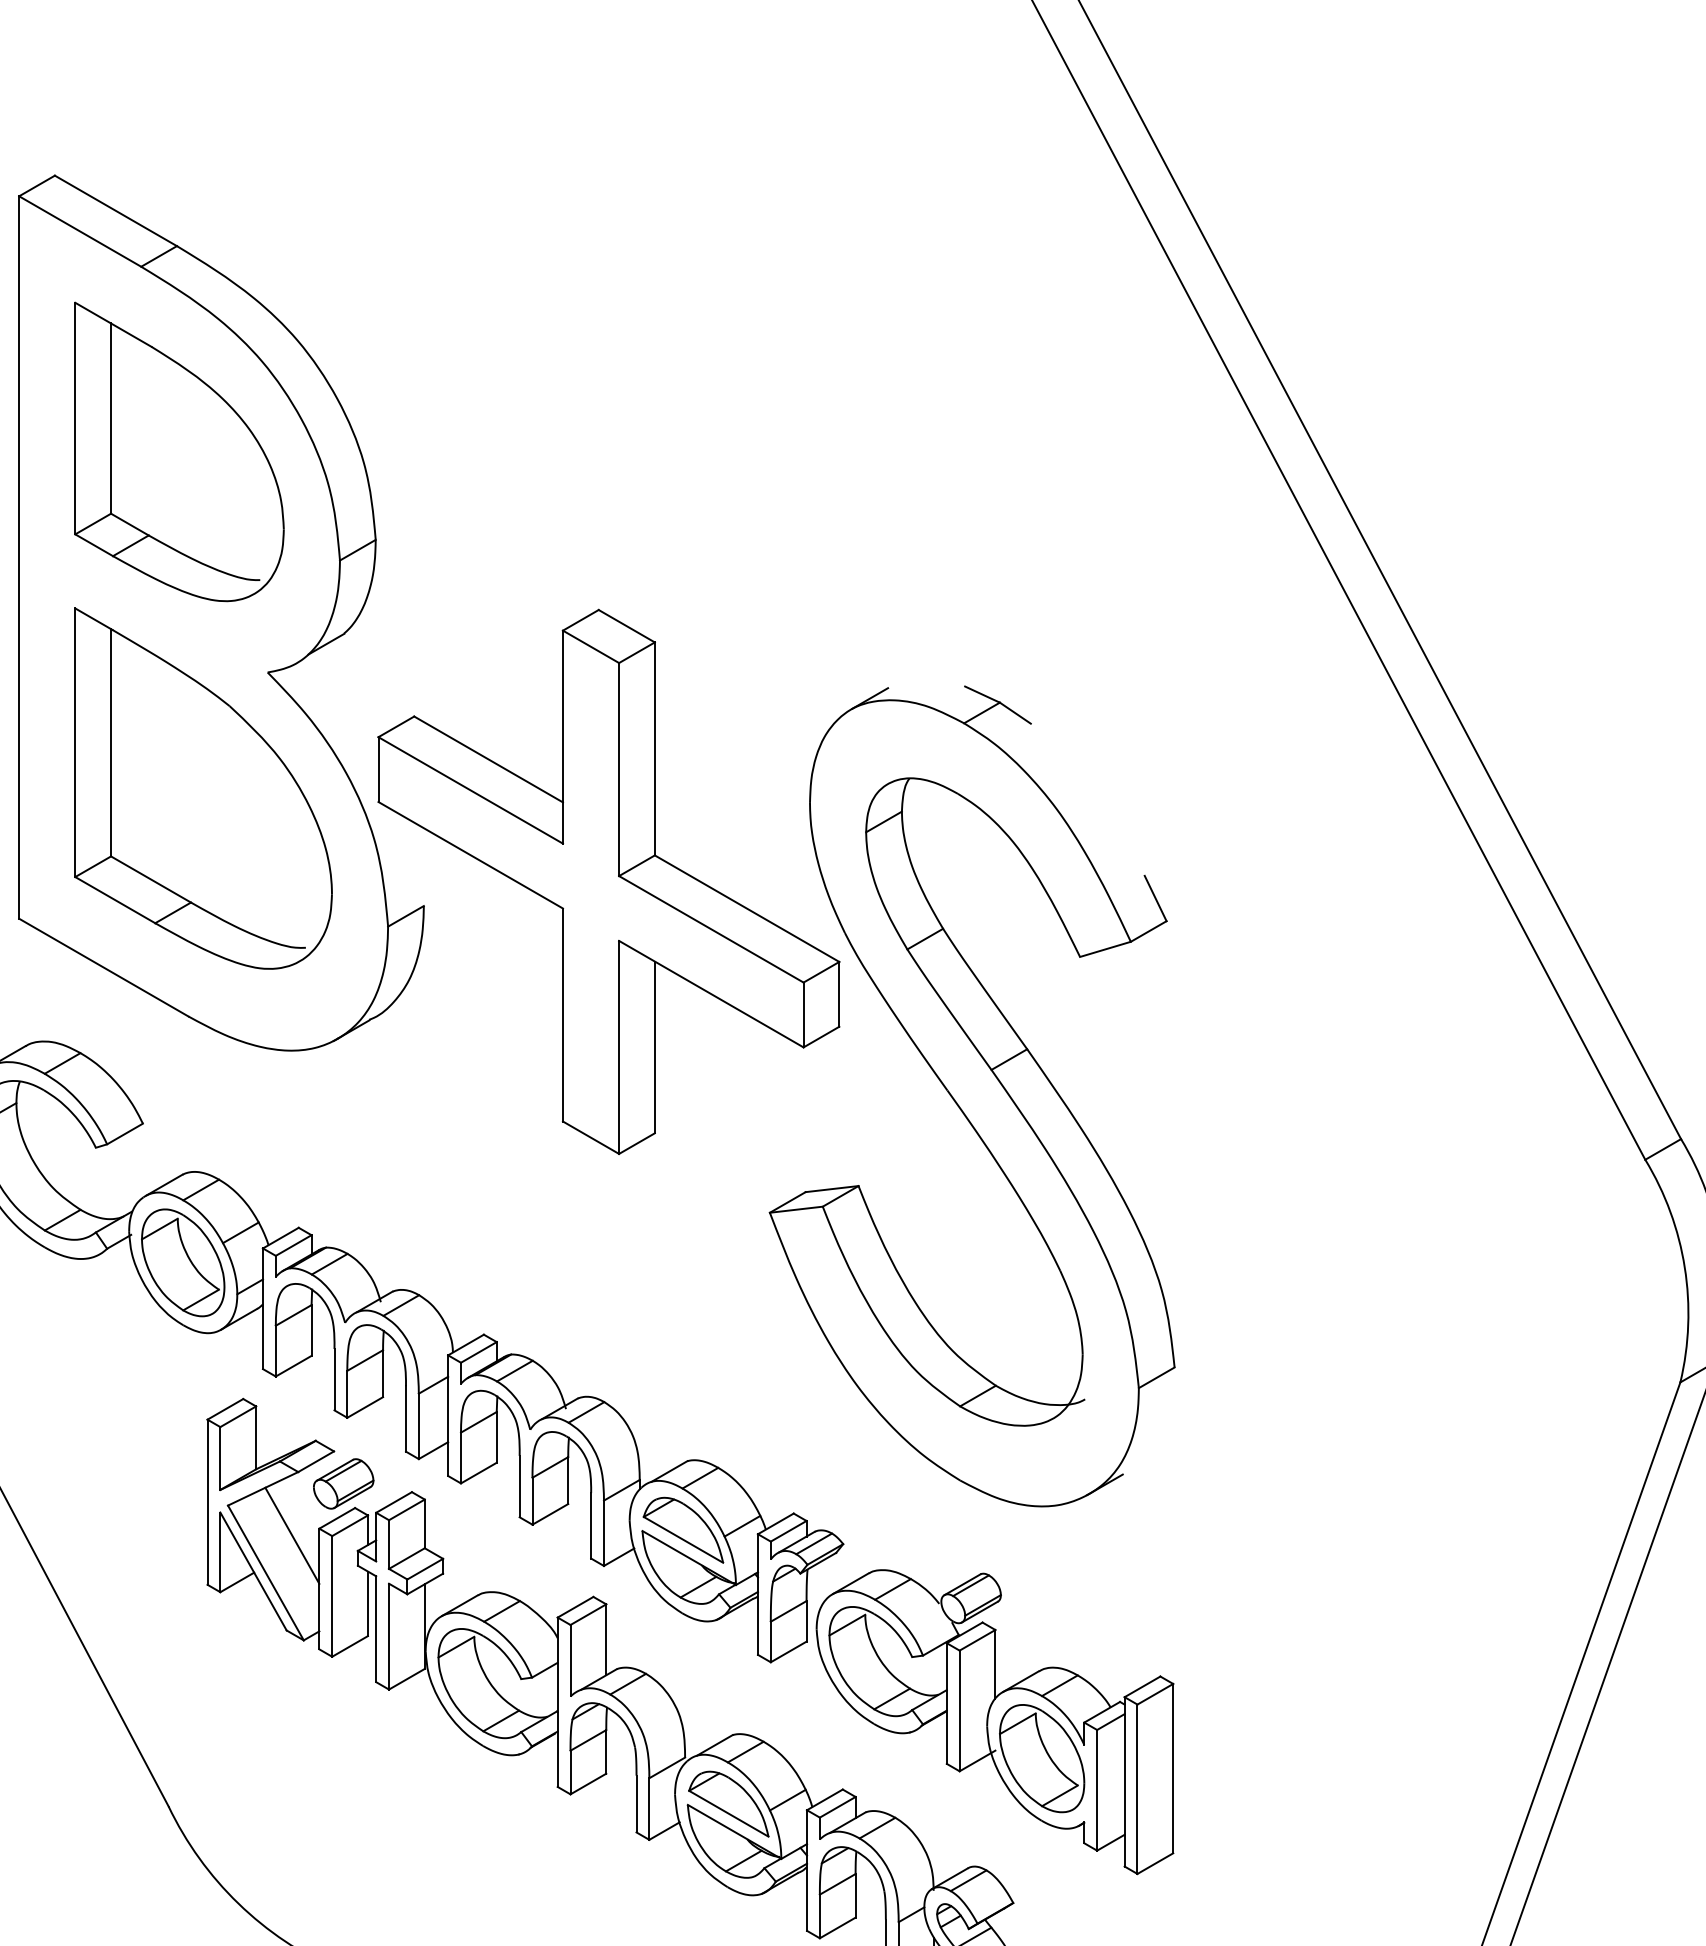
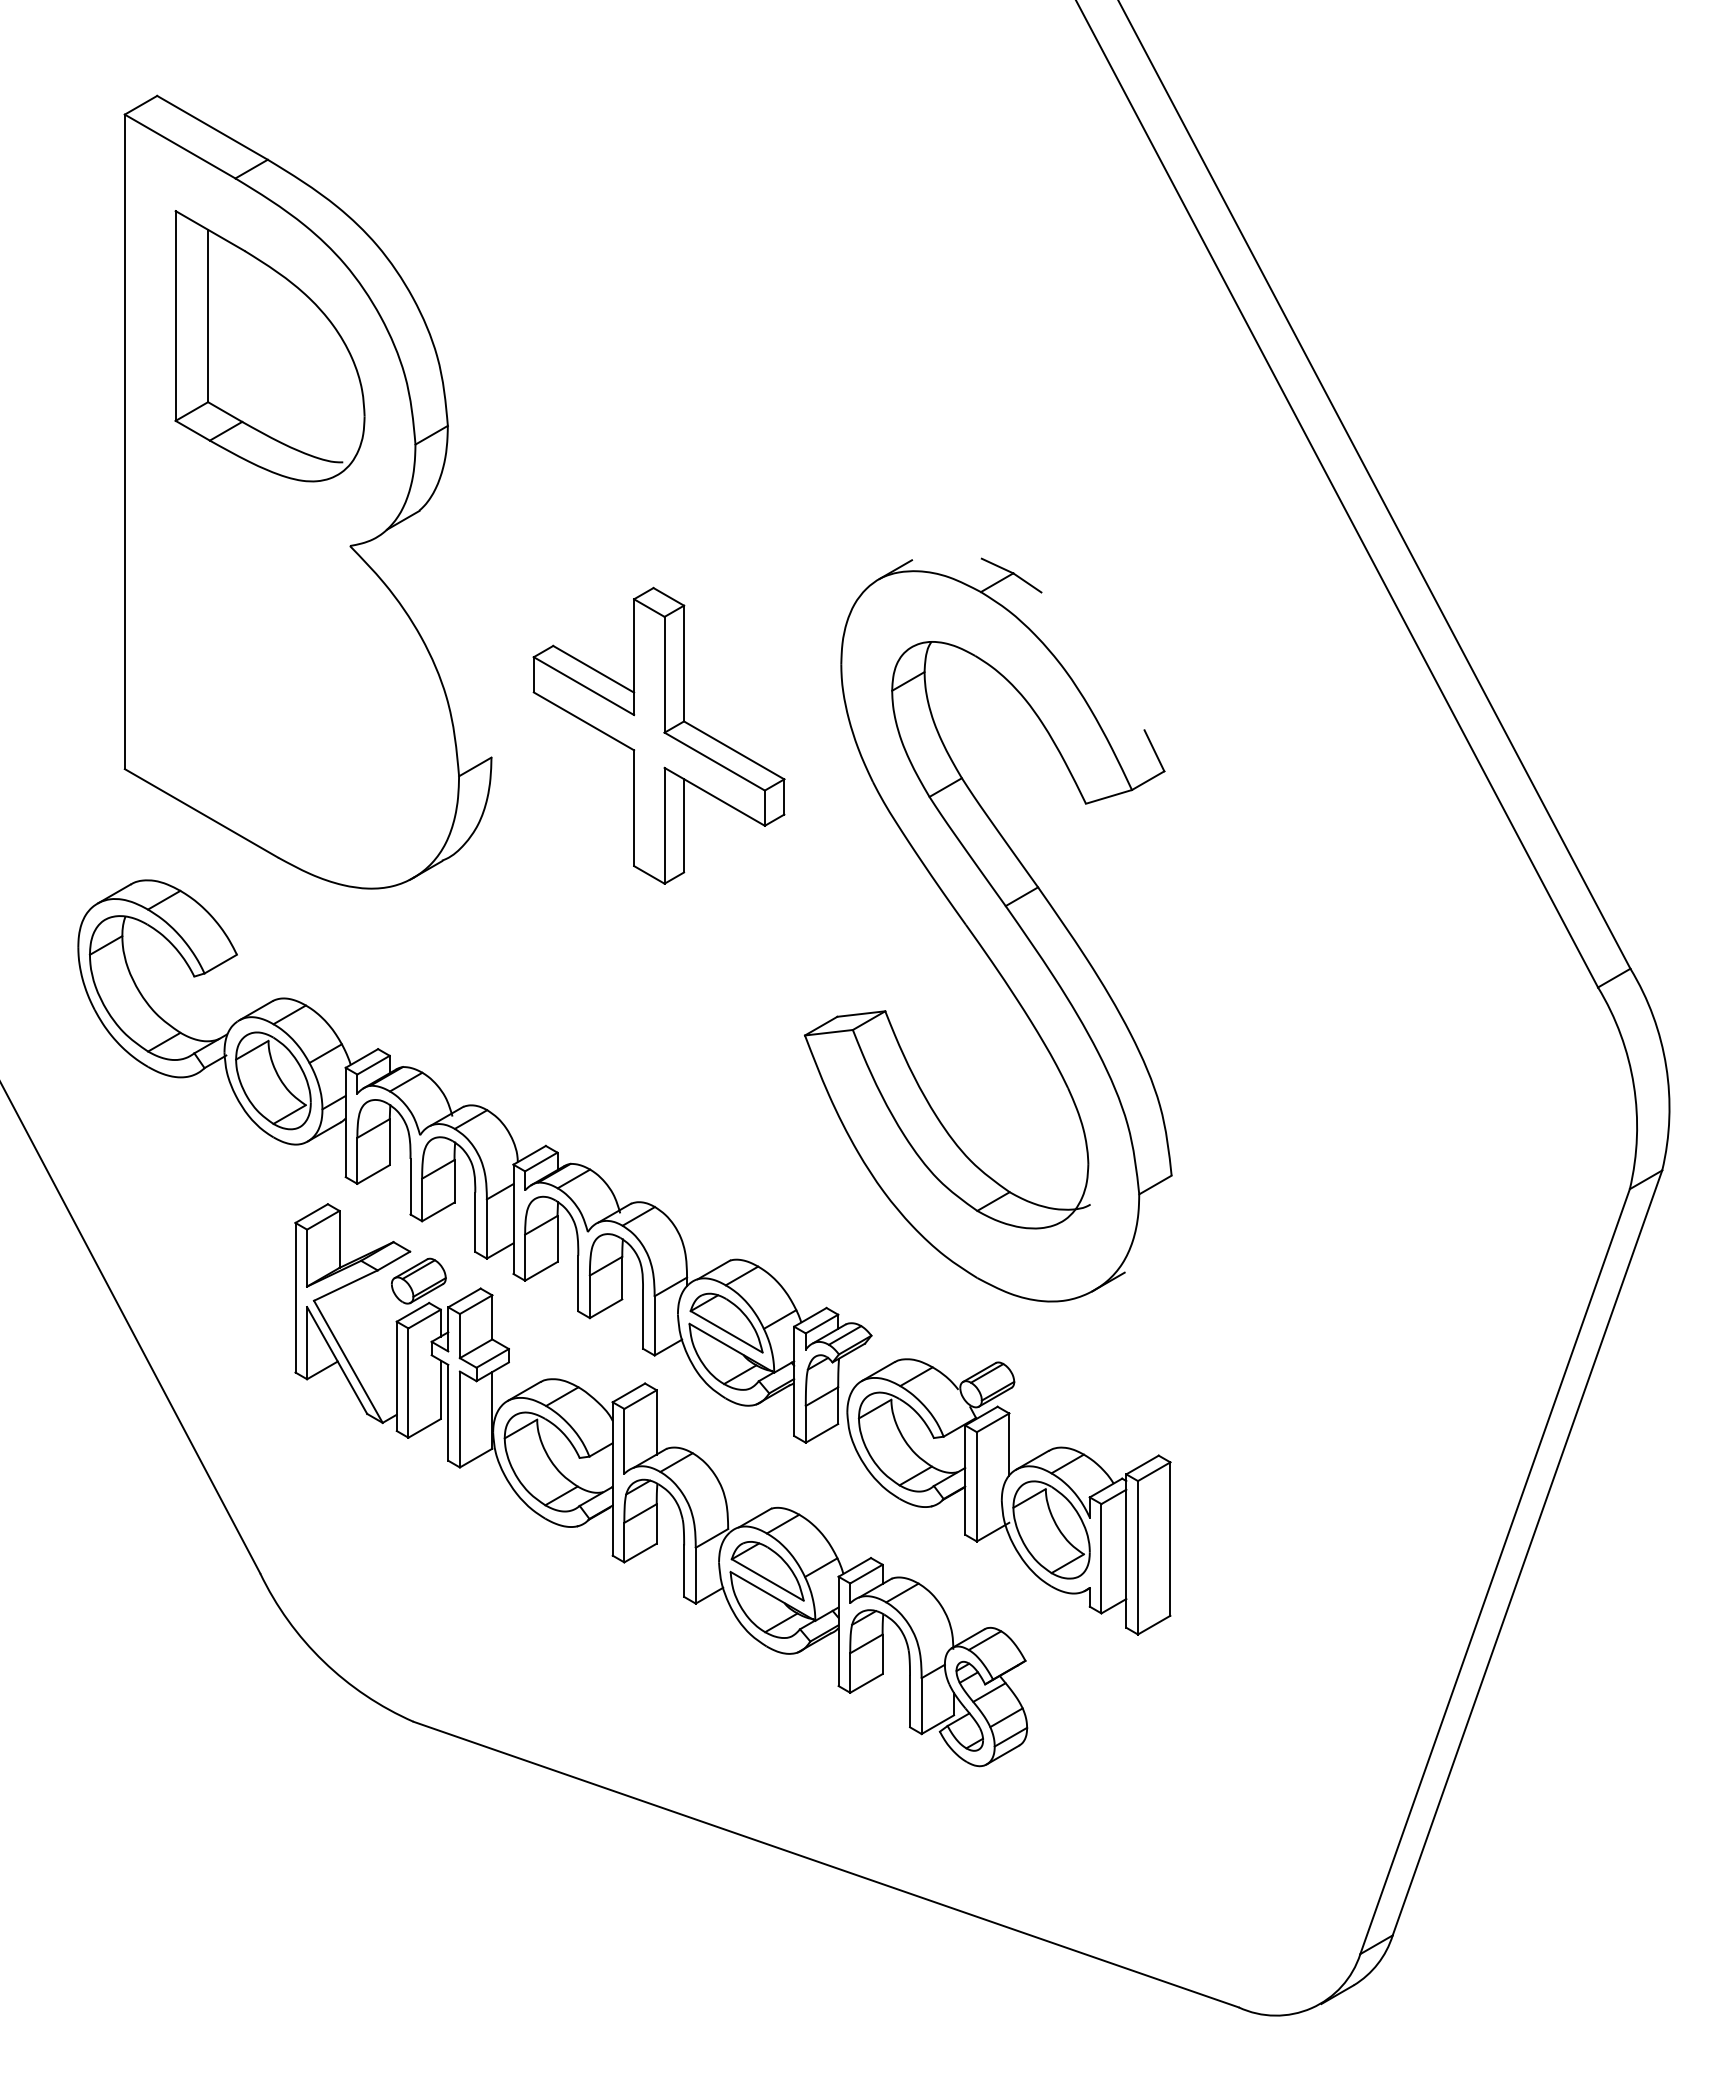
part: (203, 788) -> (291, 651), removed
part: (608, 881) -> (658, 735), size x0.6
line: (291, 1535) -> (371, 1327), removed

